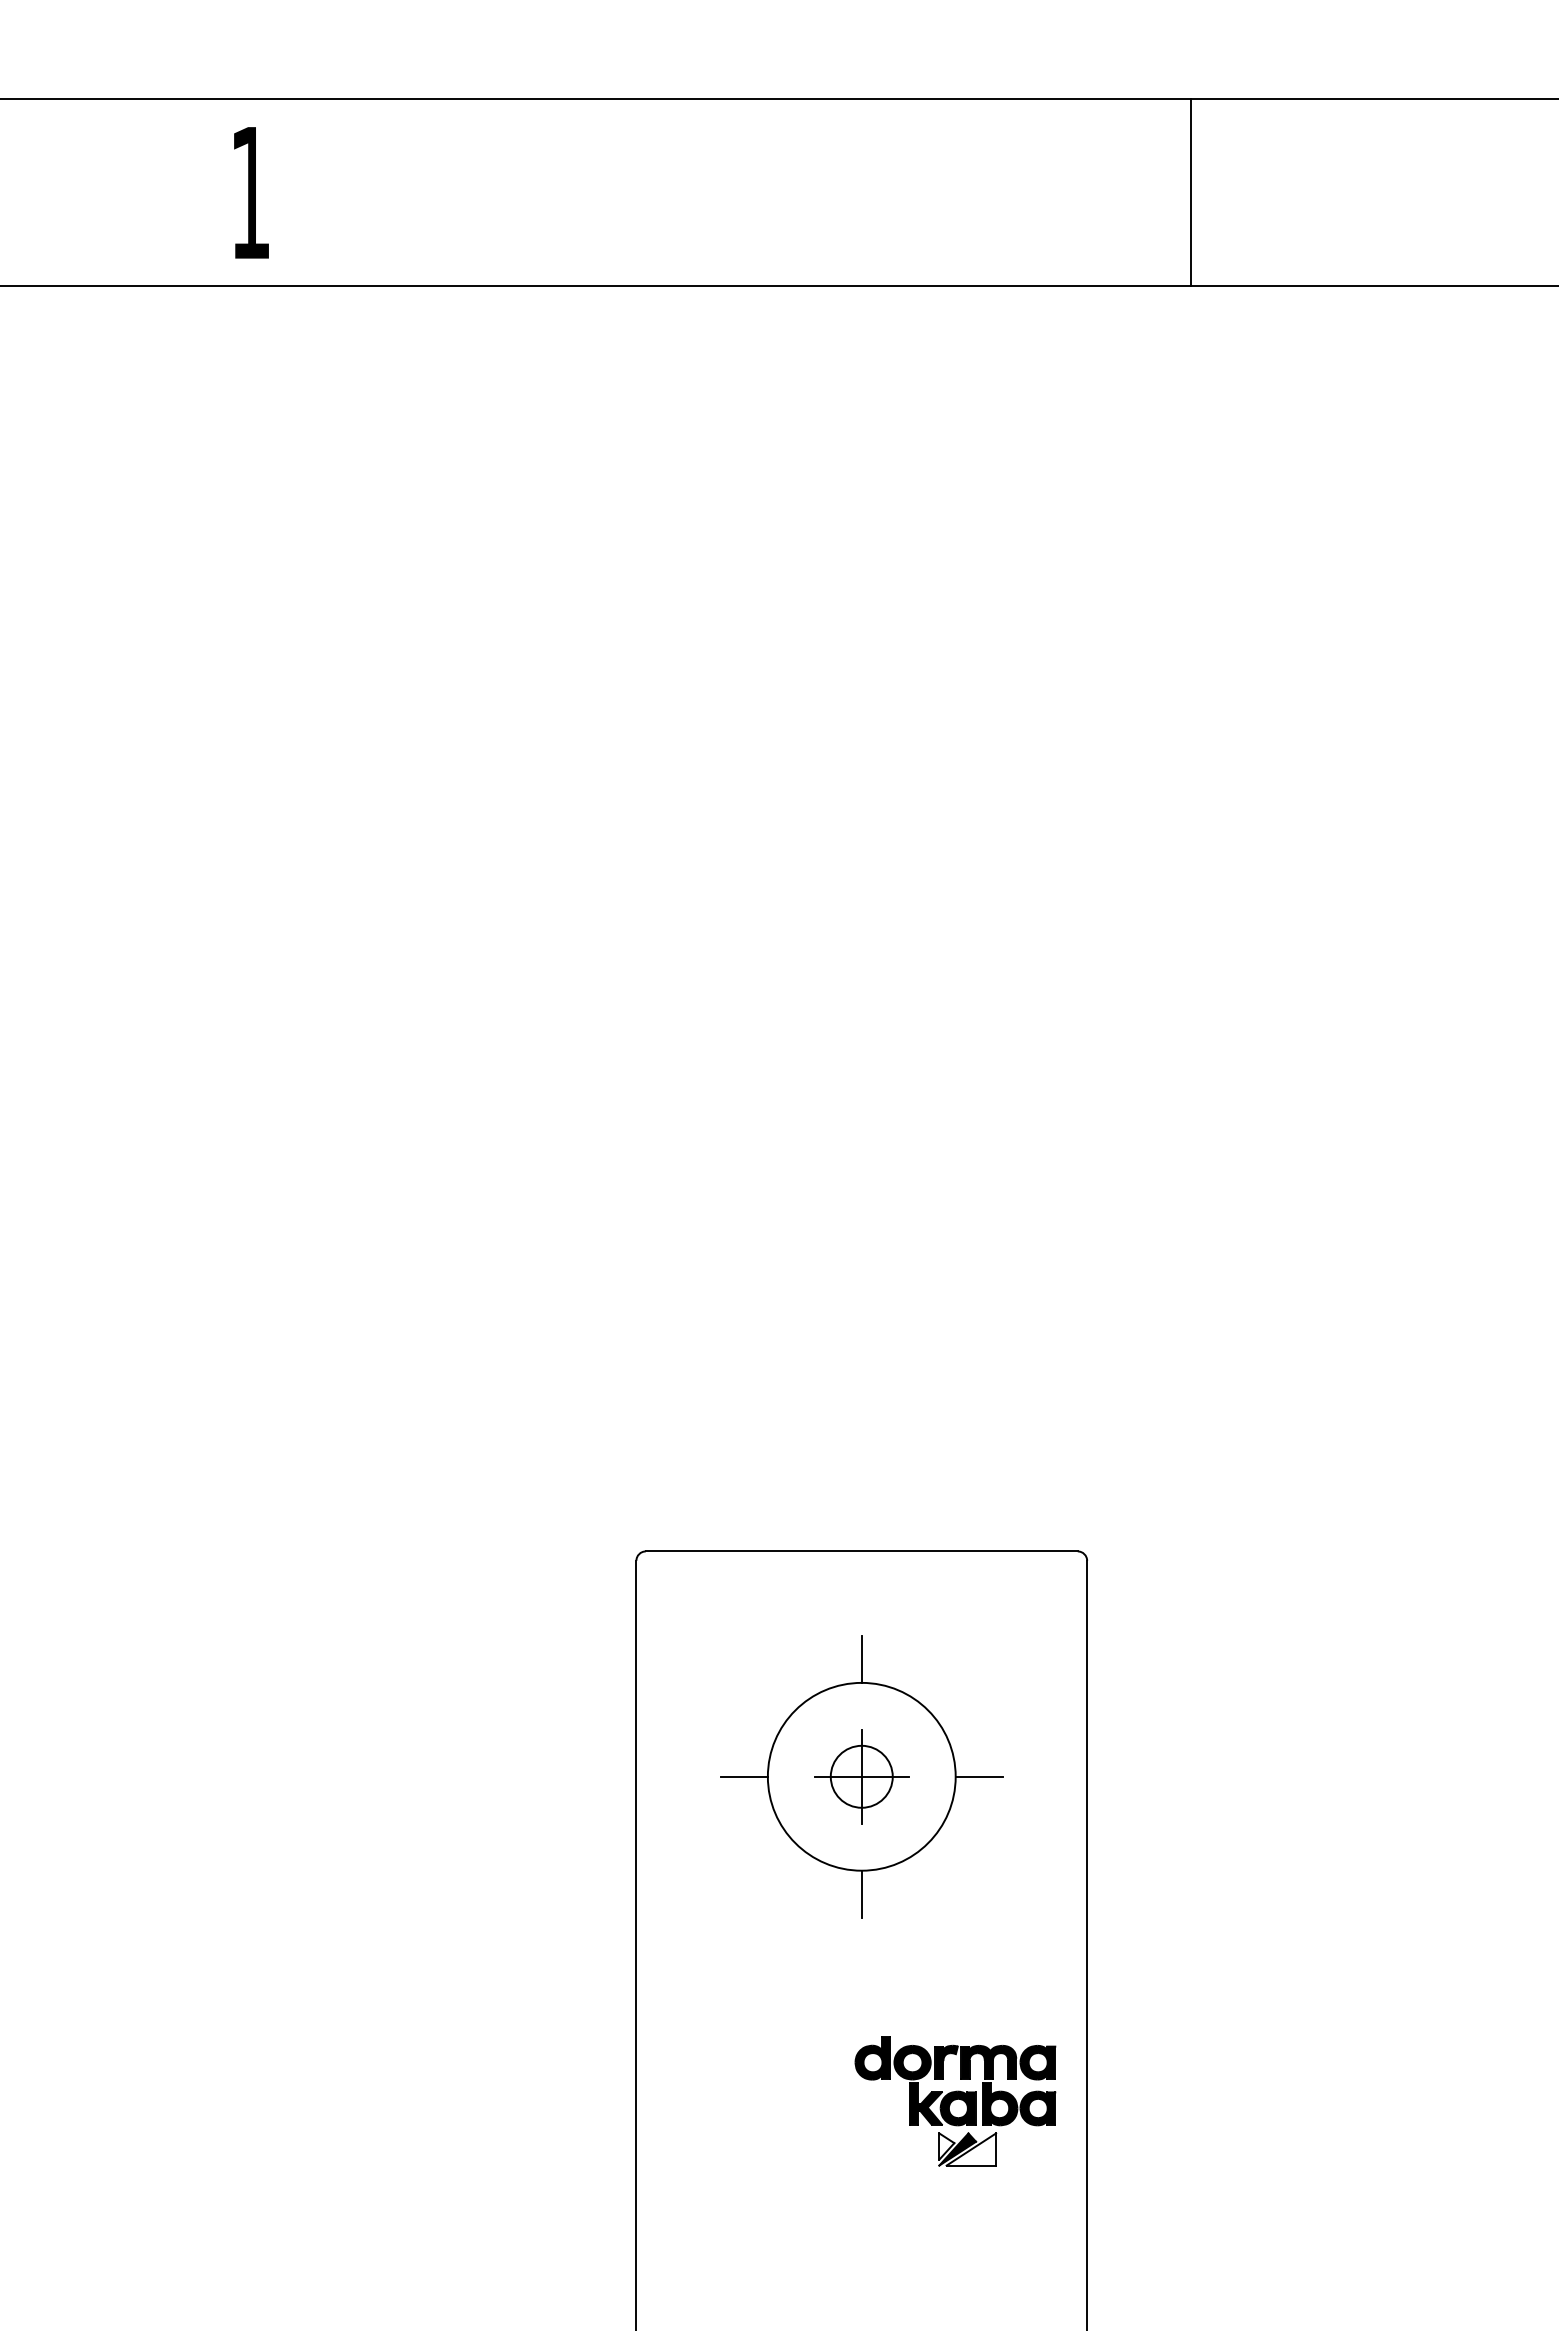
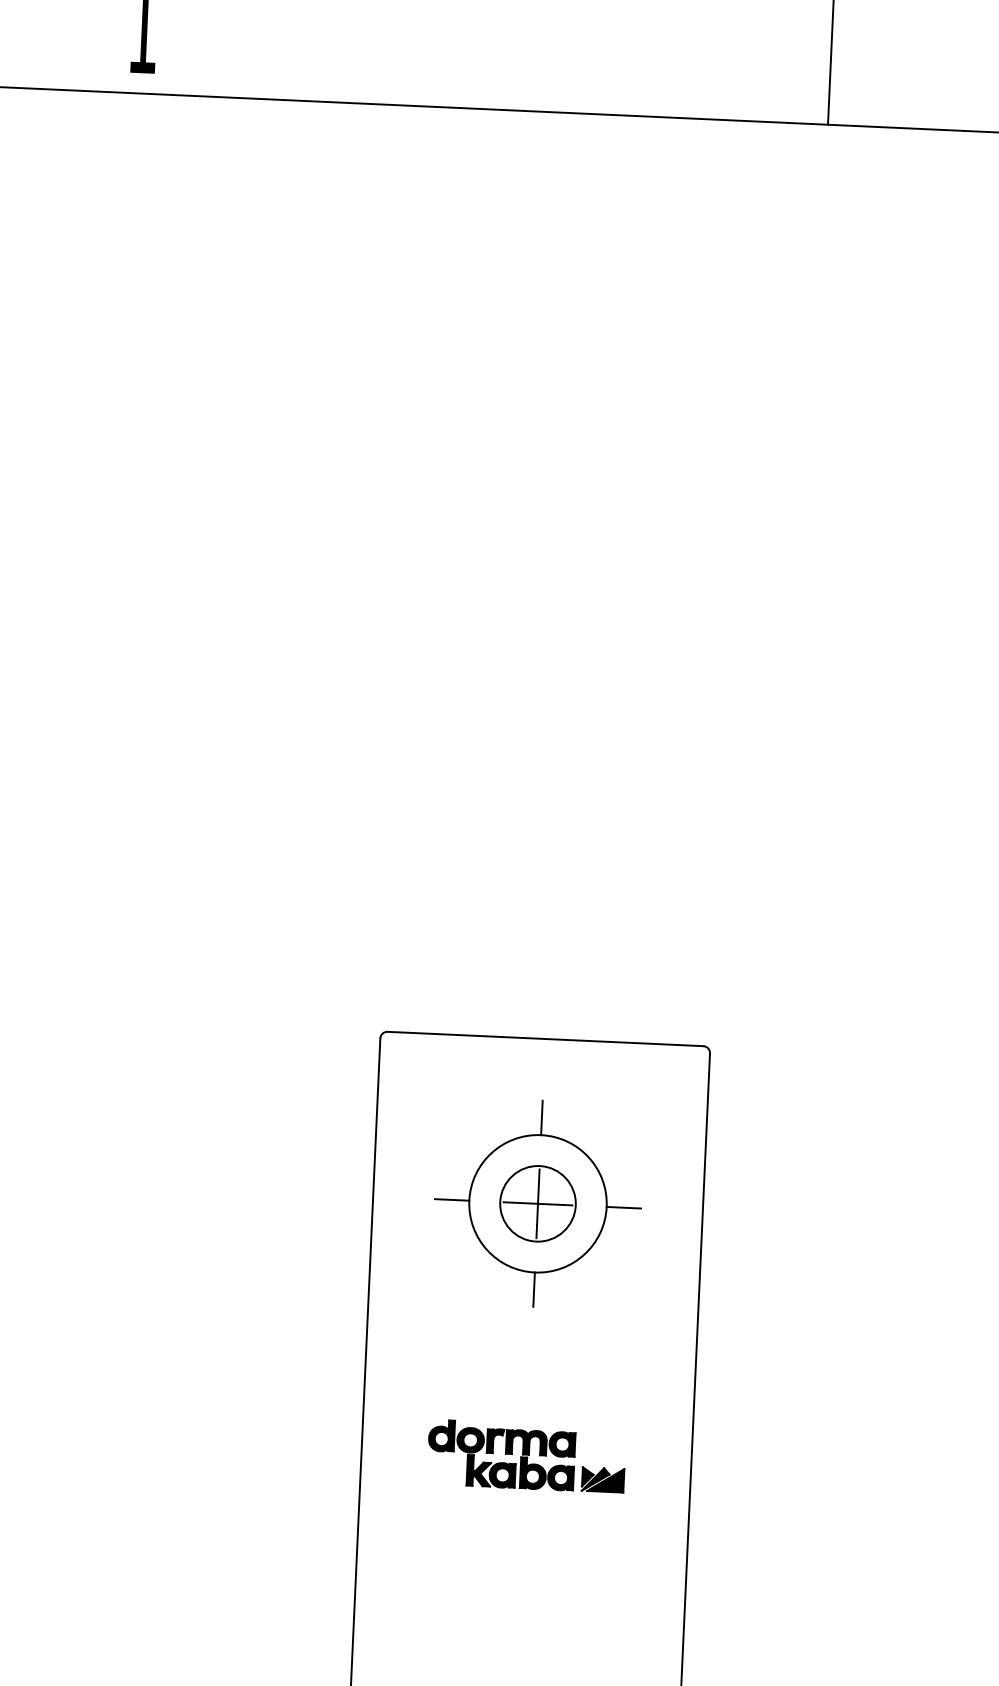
circle: (861, 1776) -> (537, 1203), size x1.67
part: (955, 2081) -> (501, 1455), moved
fill: (946, 2146) -> (587, 1477), added
fill: (971, 2149) -> (605, 1480), added

